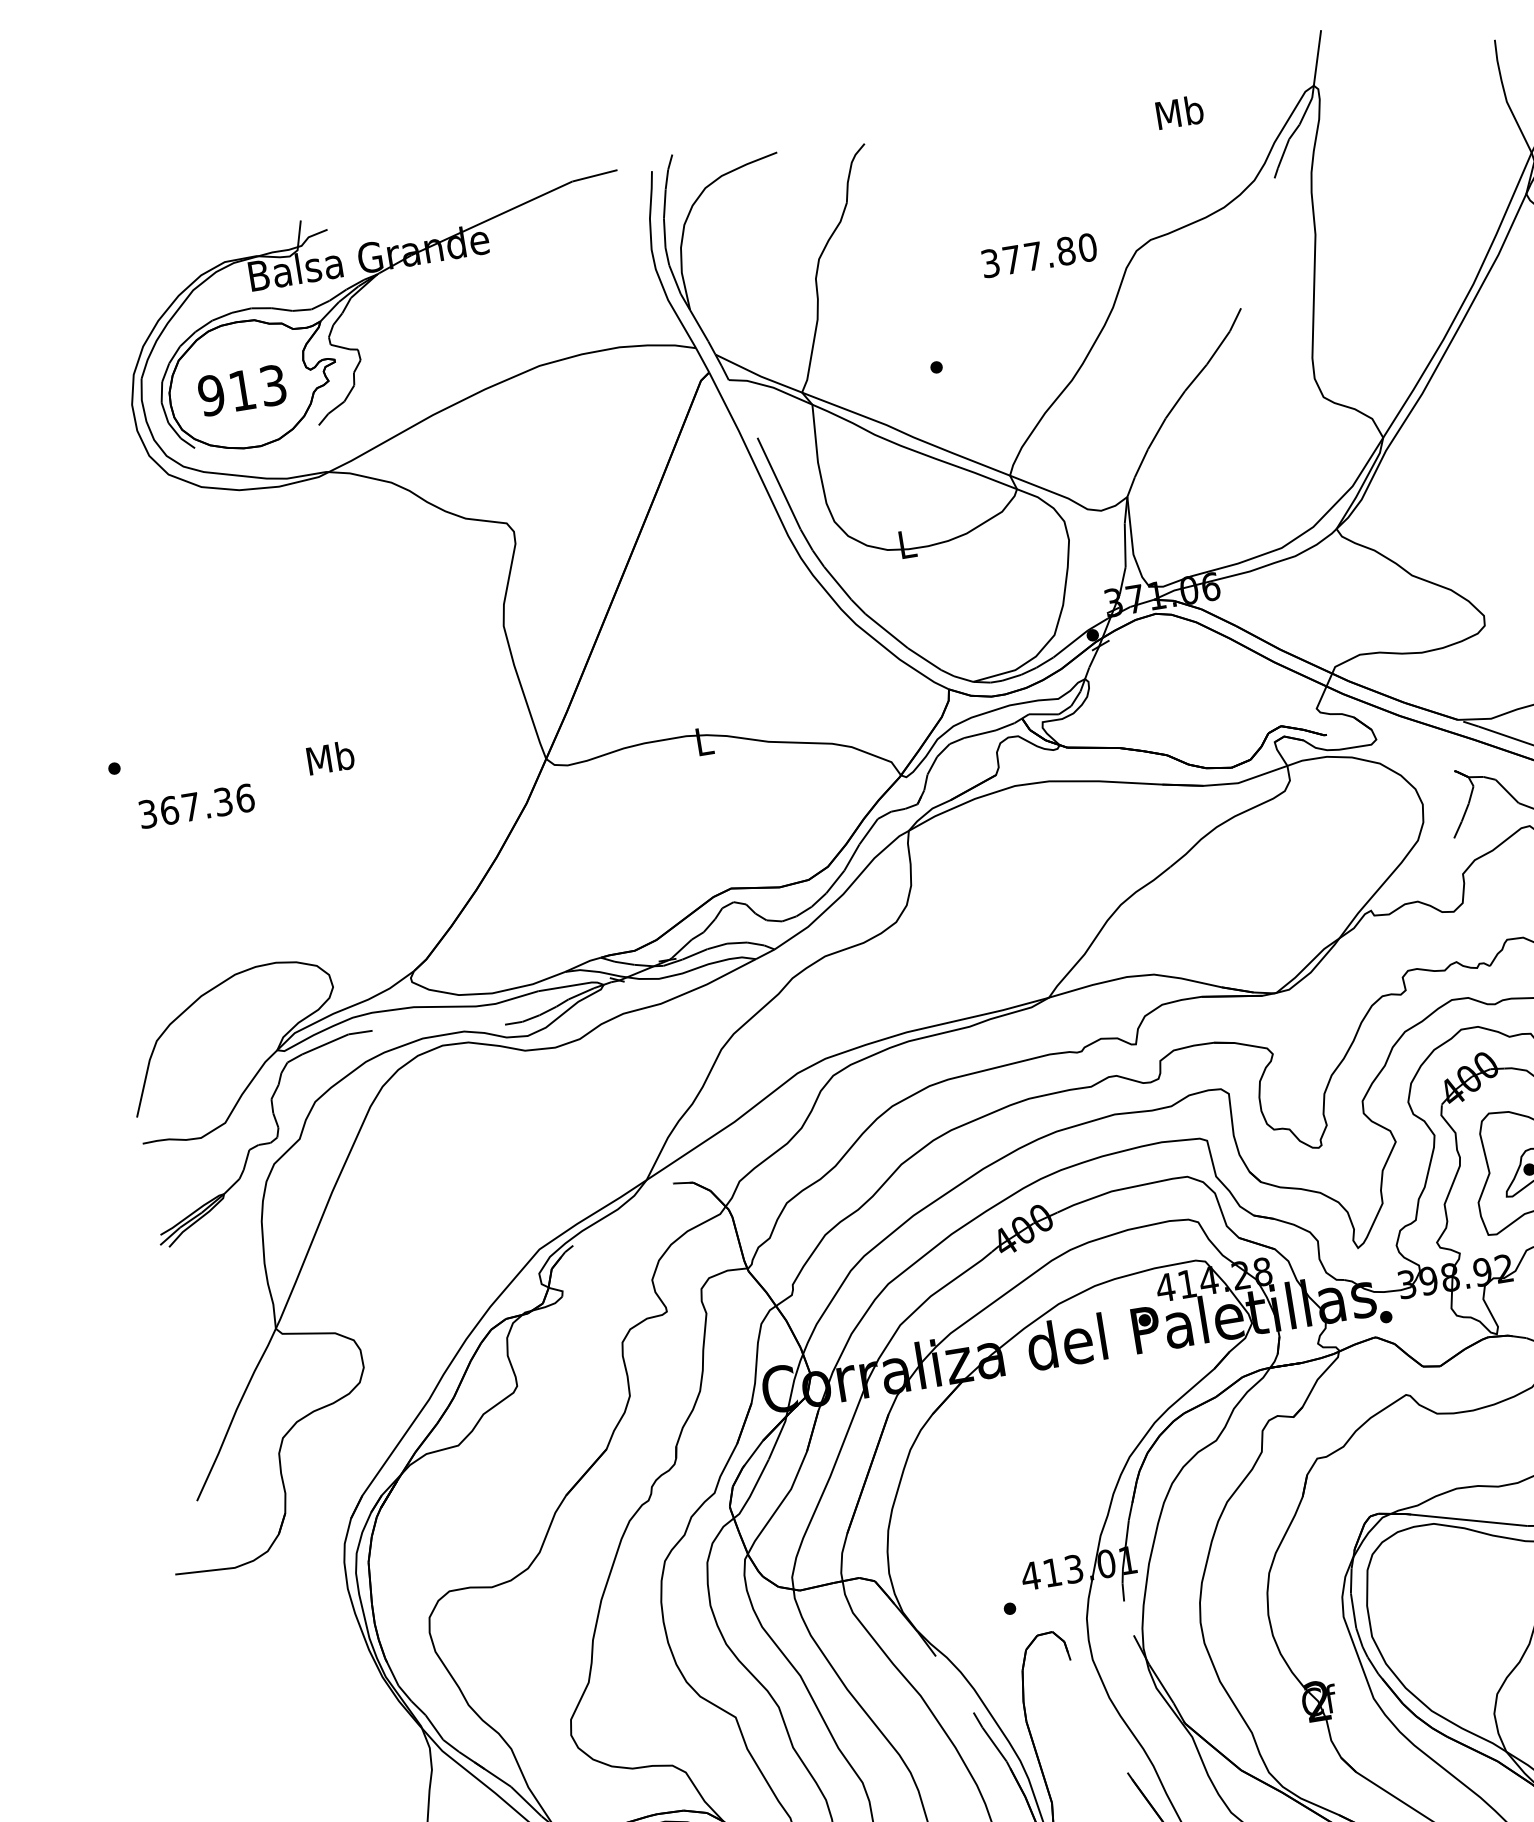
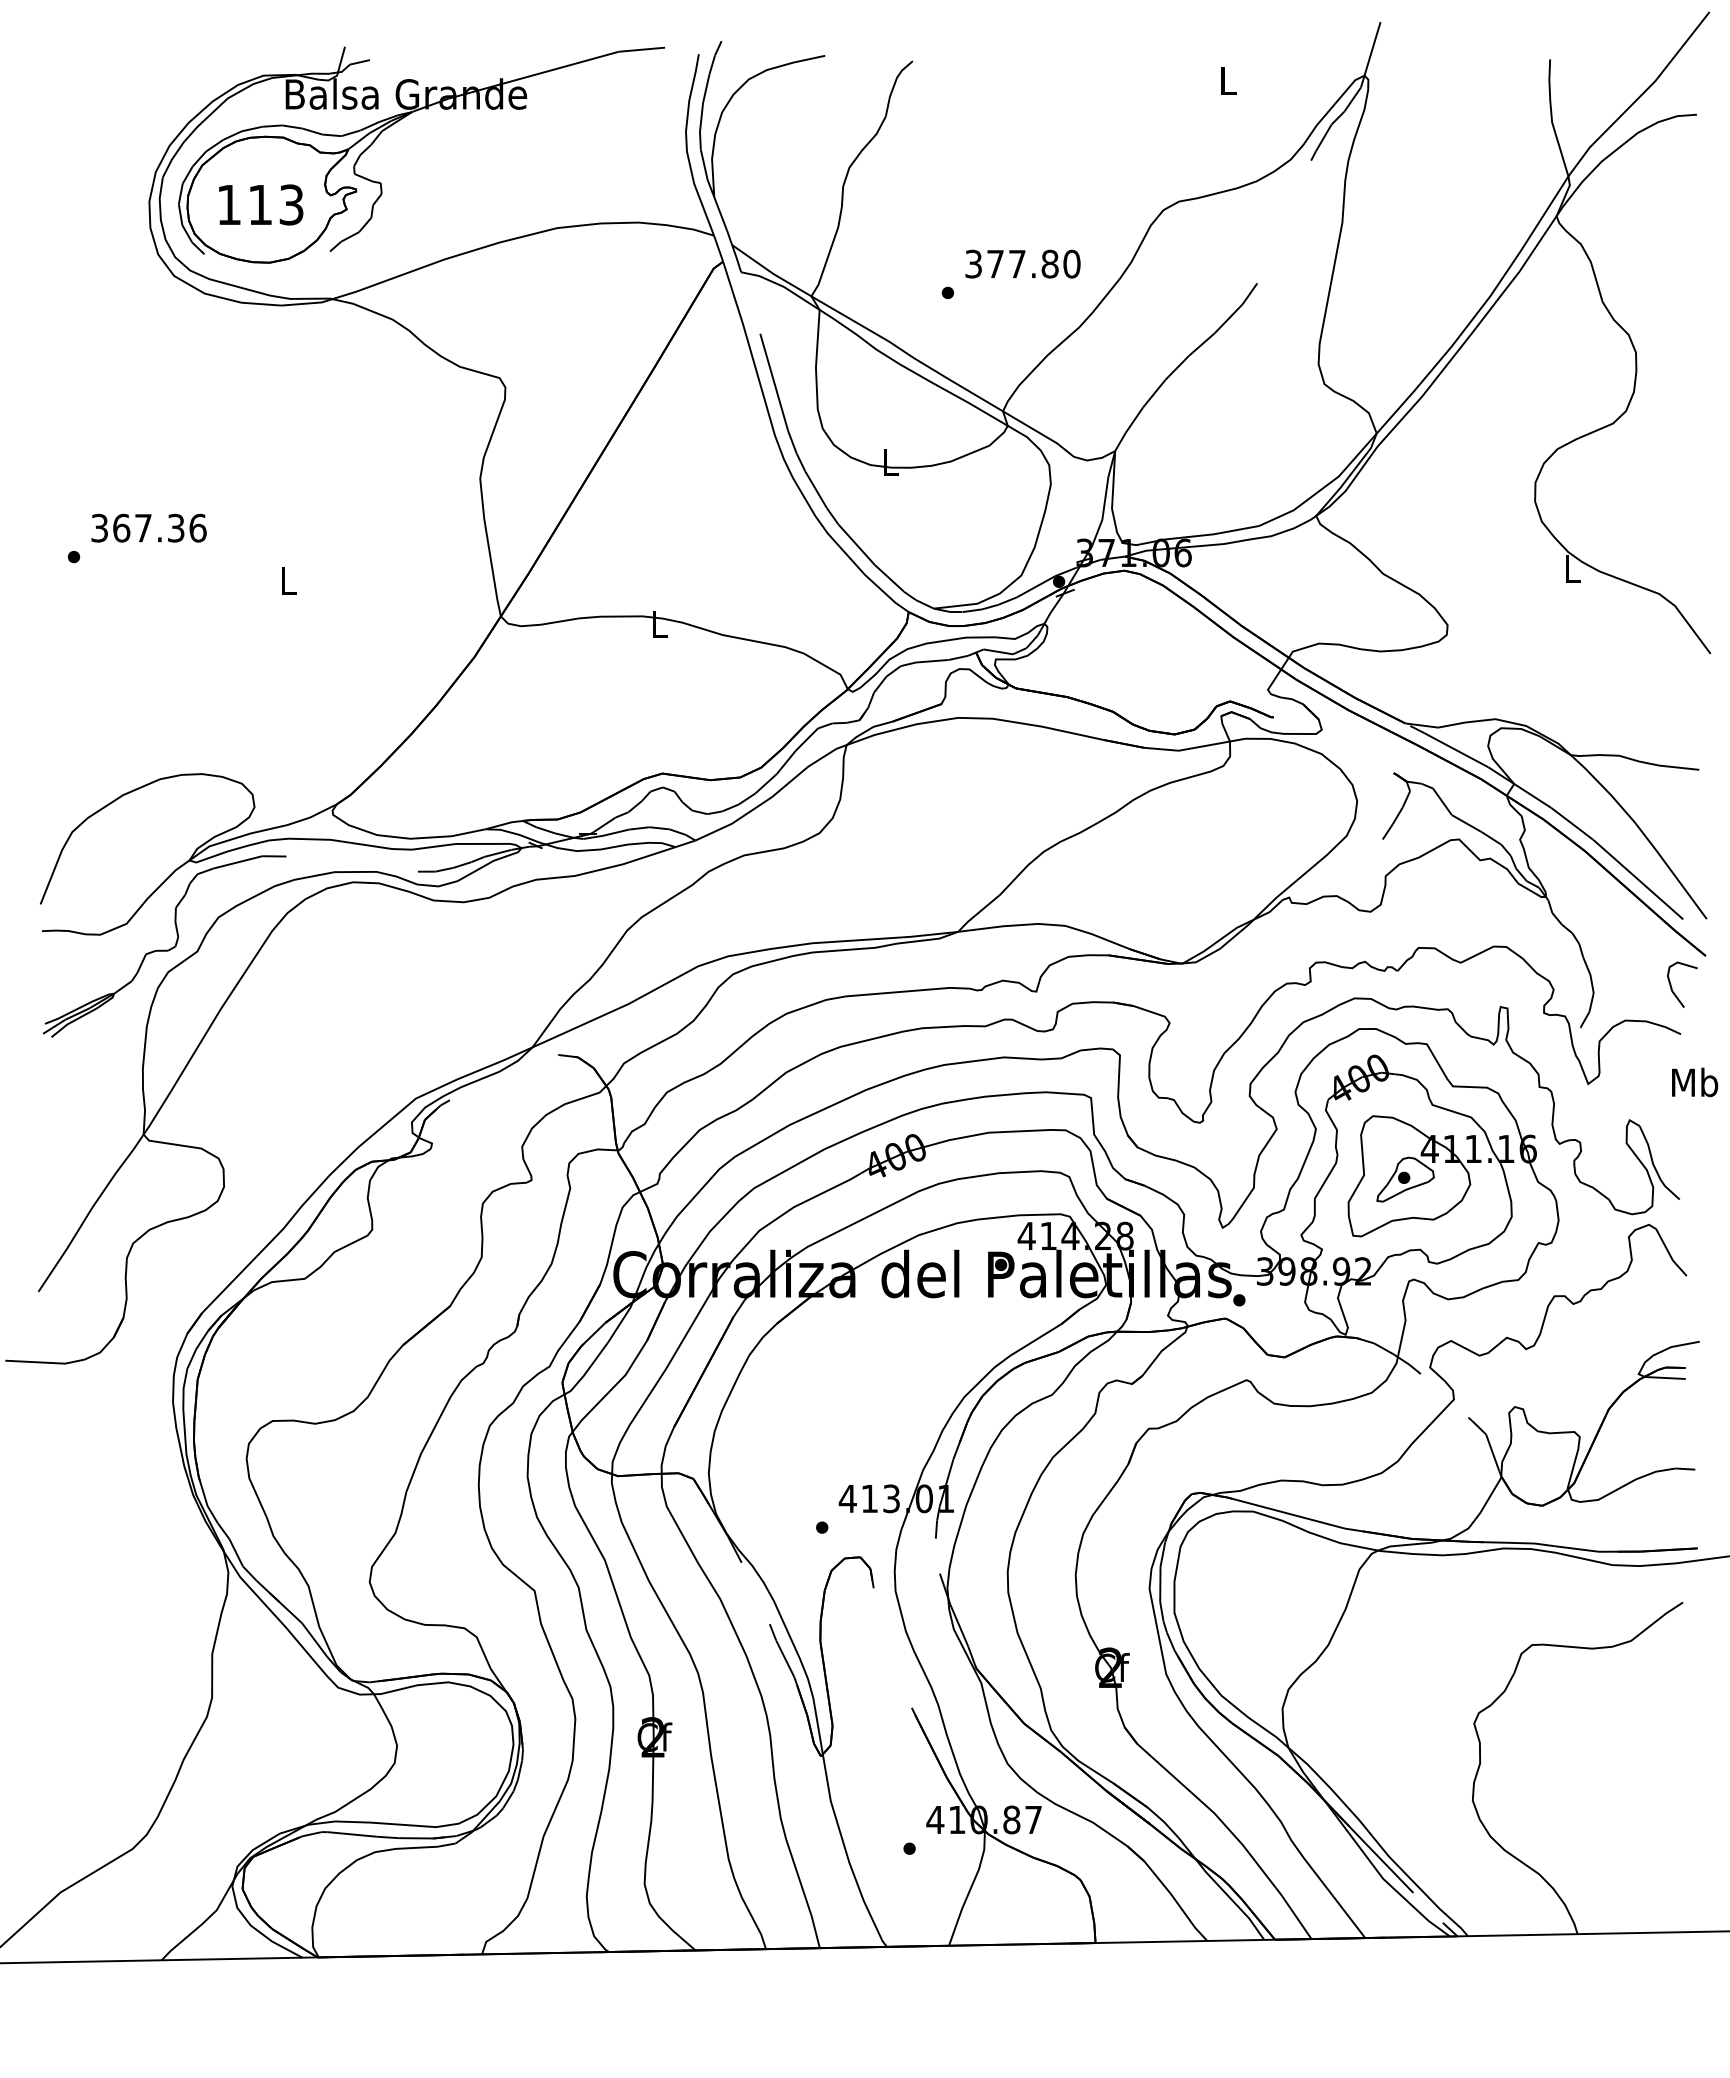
text: (1180, 112) -> (1228, 80), Mb -> L
text: (1038, 254) -> (1022, 263), moved
text: (210, 395) -> (228, 204), 913 -> 113
text: (330, 757) -> (288, 580), Mb -> L
text: (196, 805) -> (148, 527), moved

